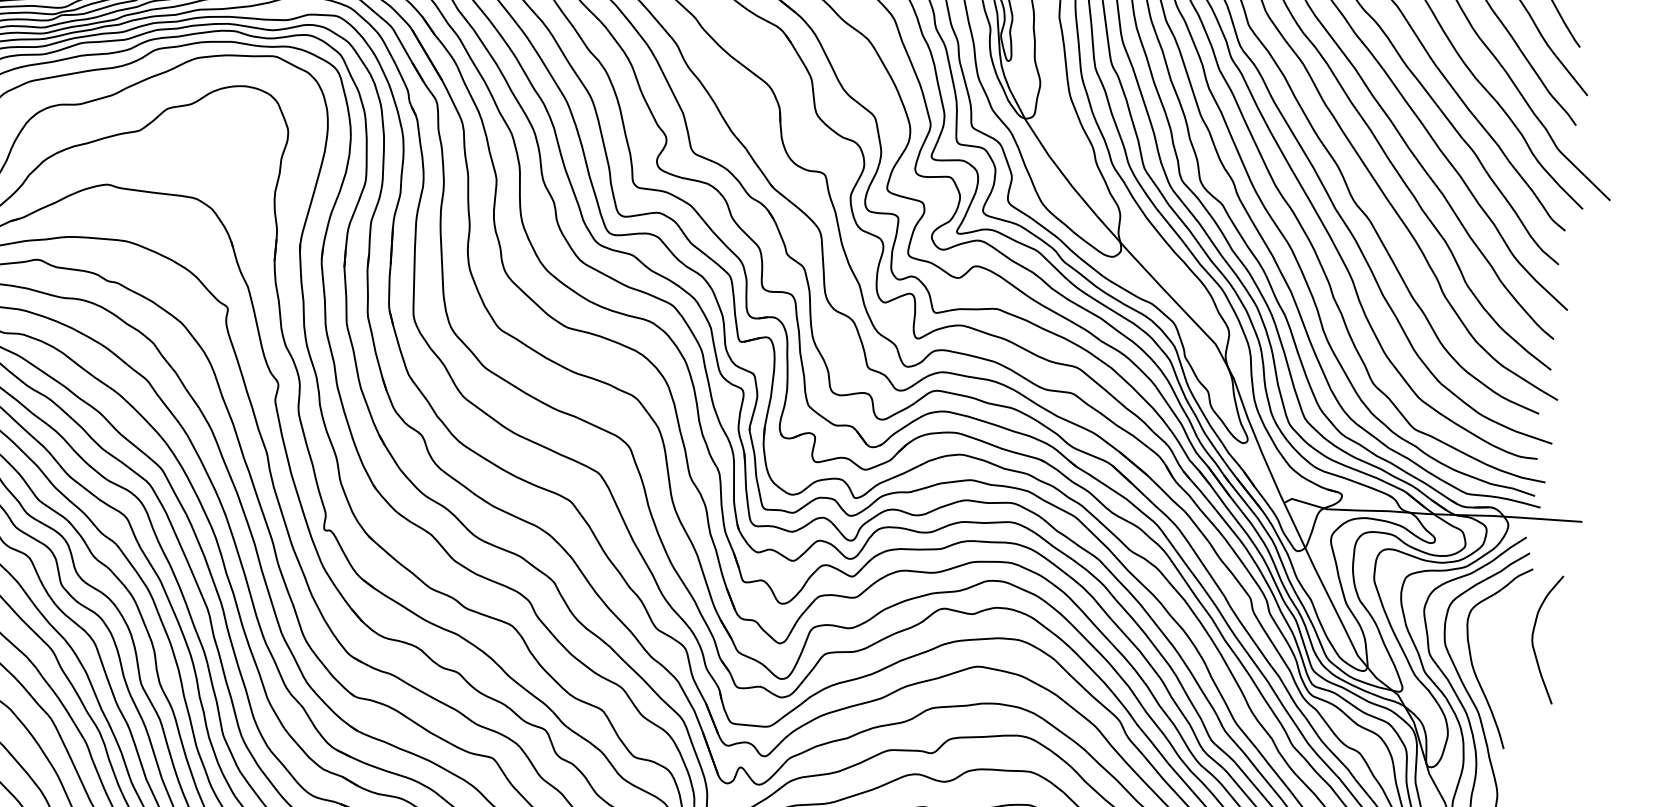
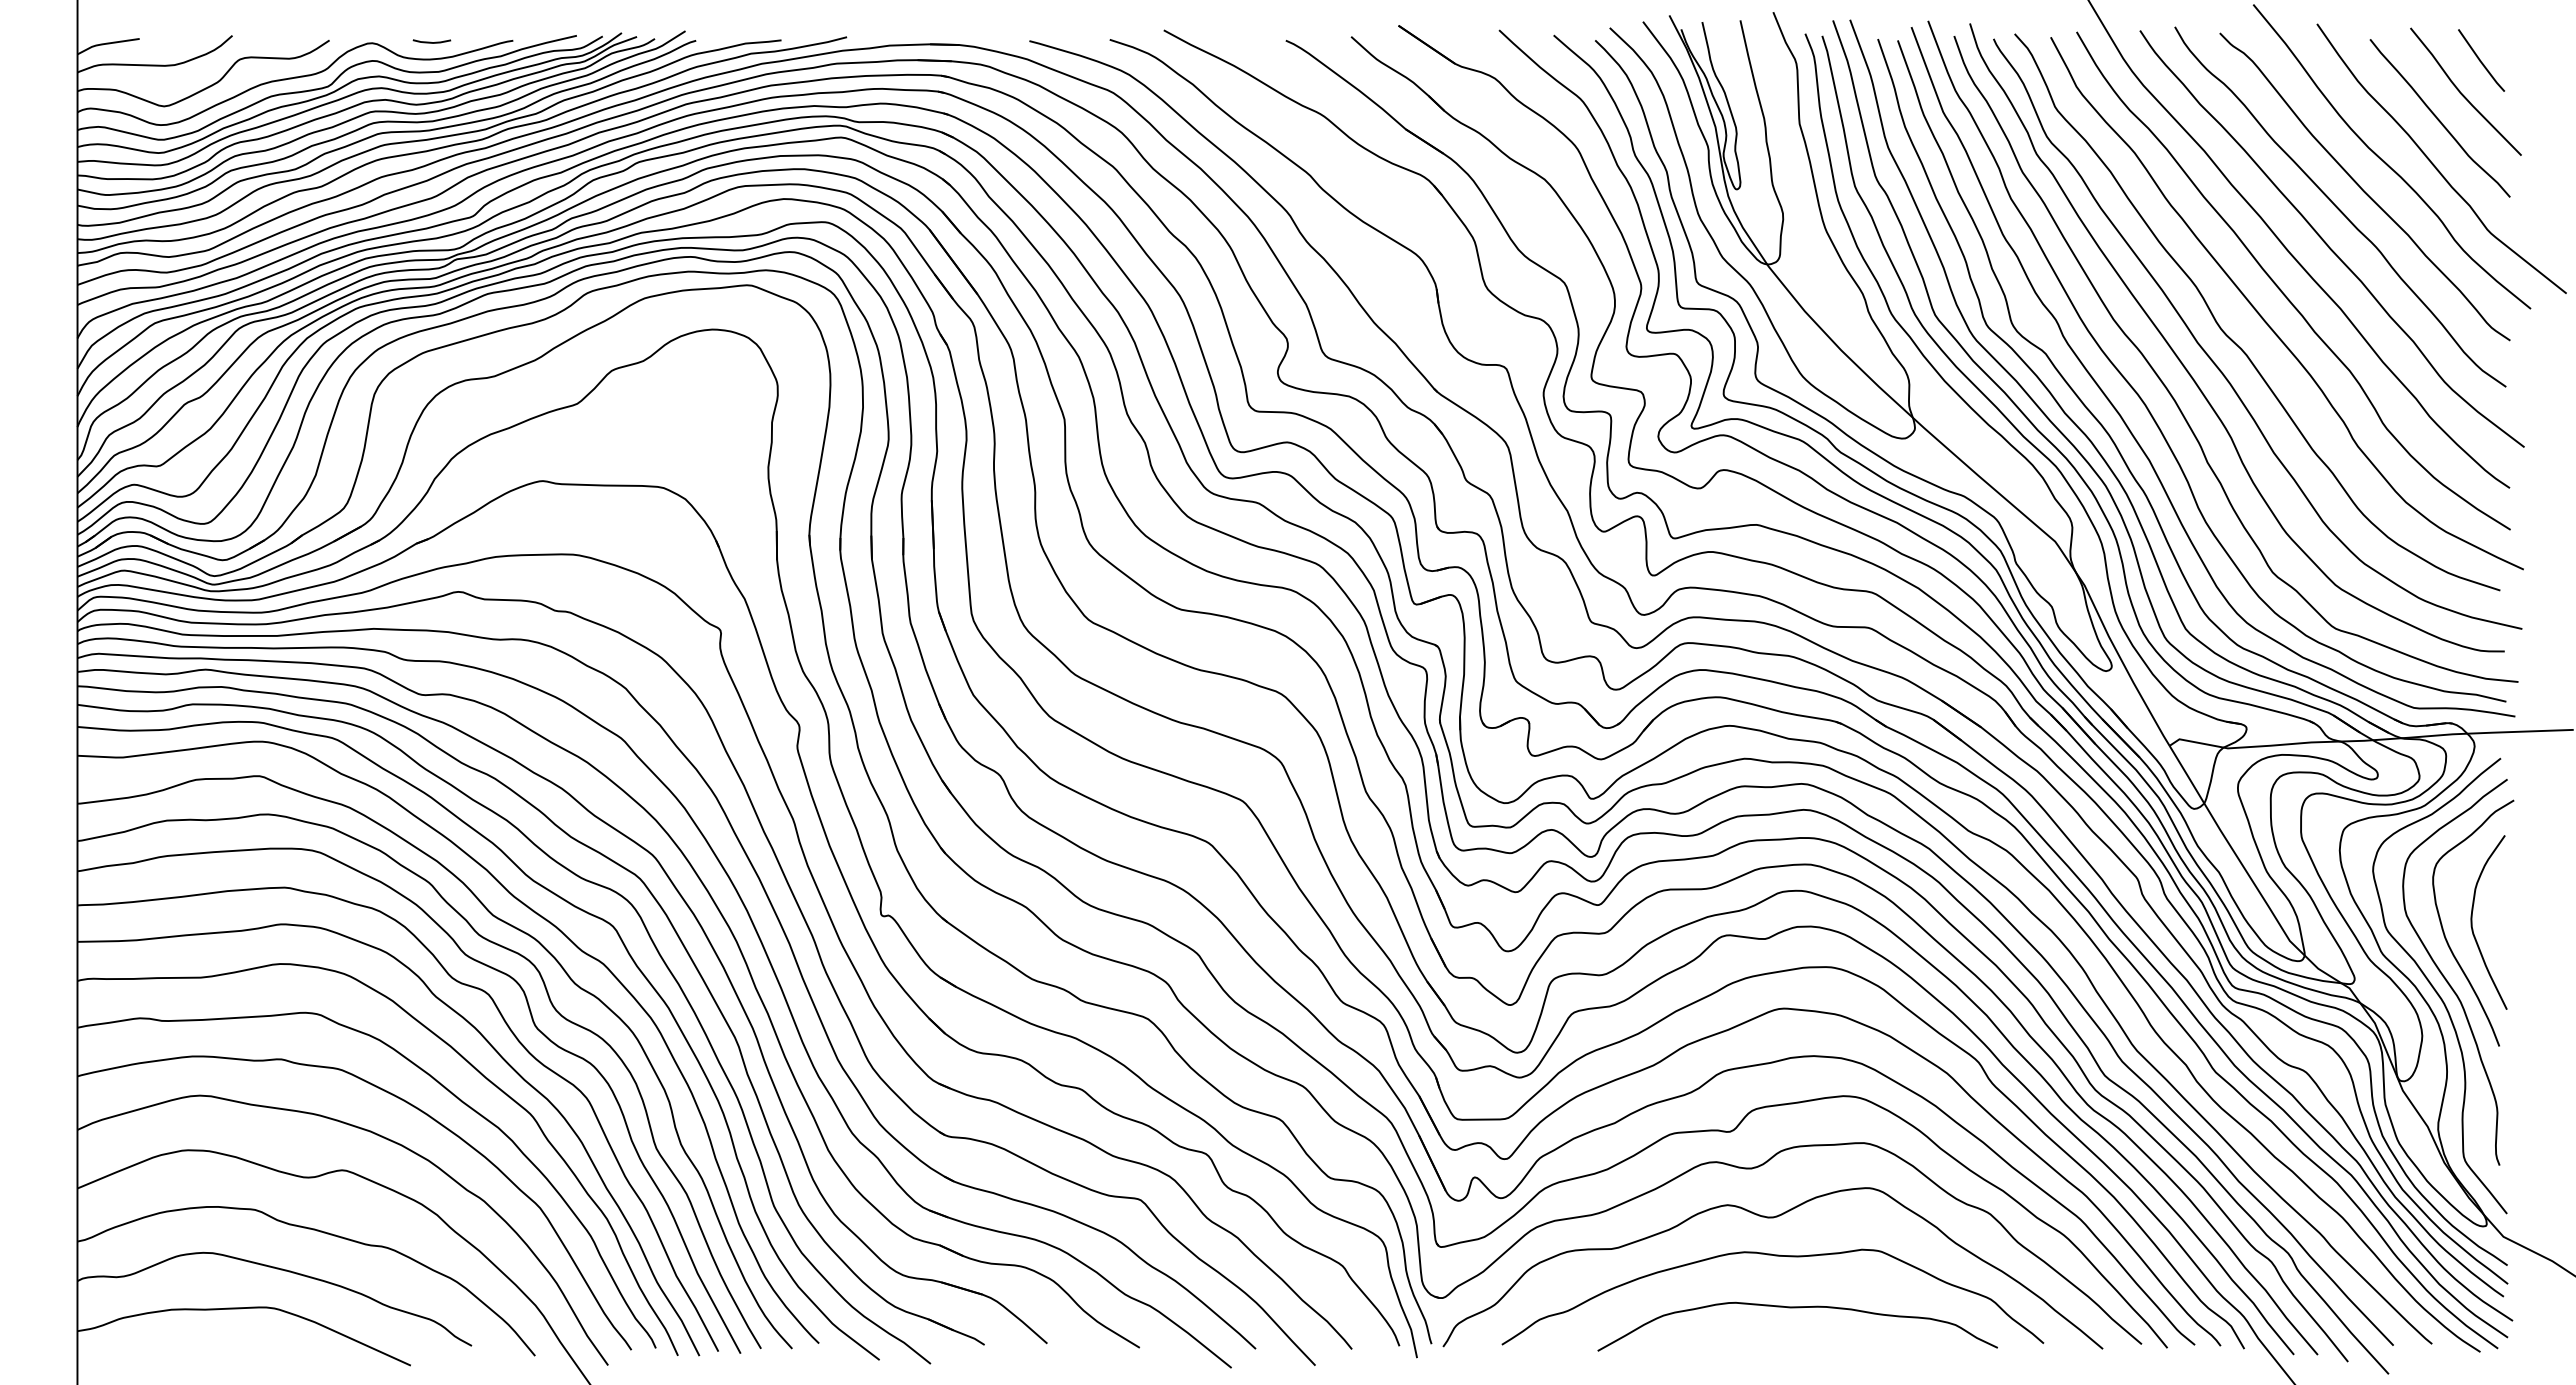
curve: (1533, 637) -> (2472, 922), moved

